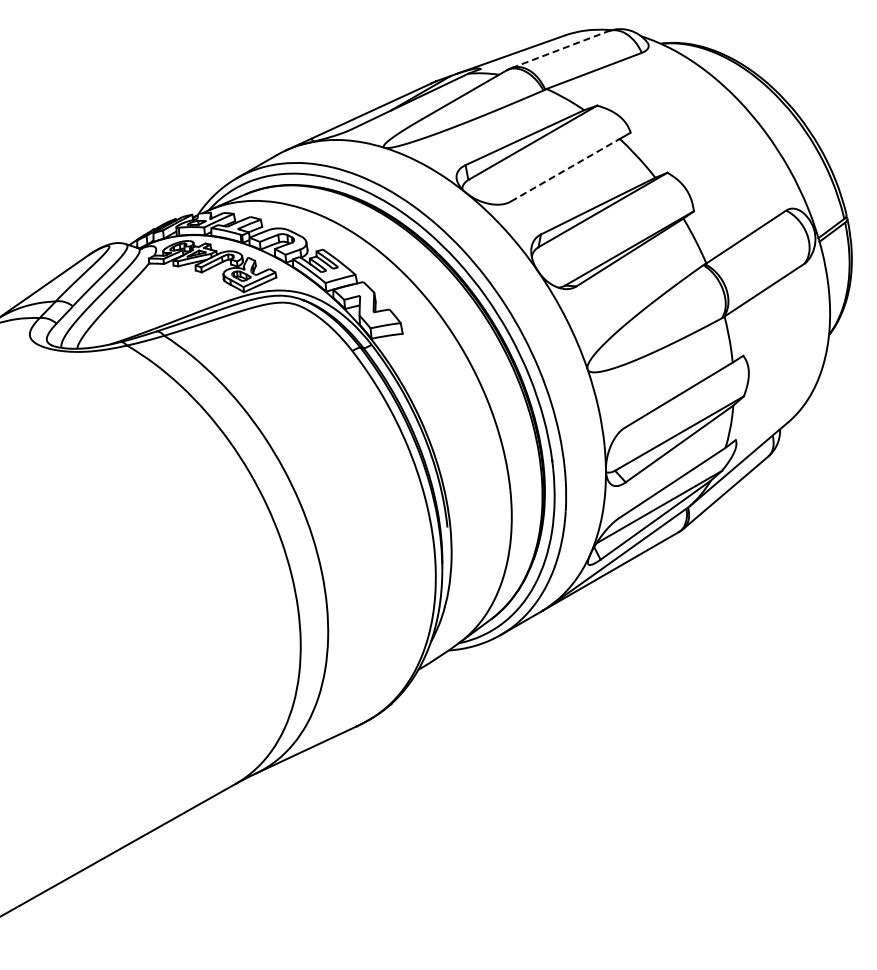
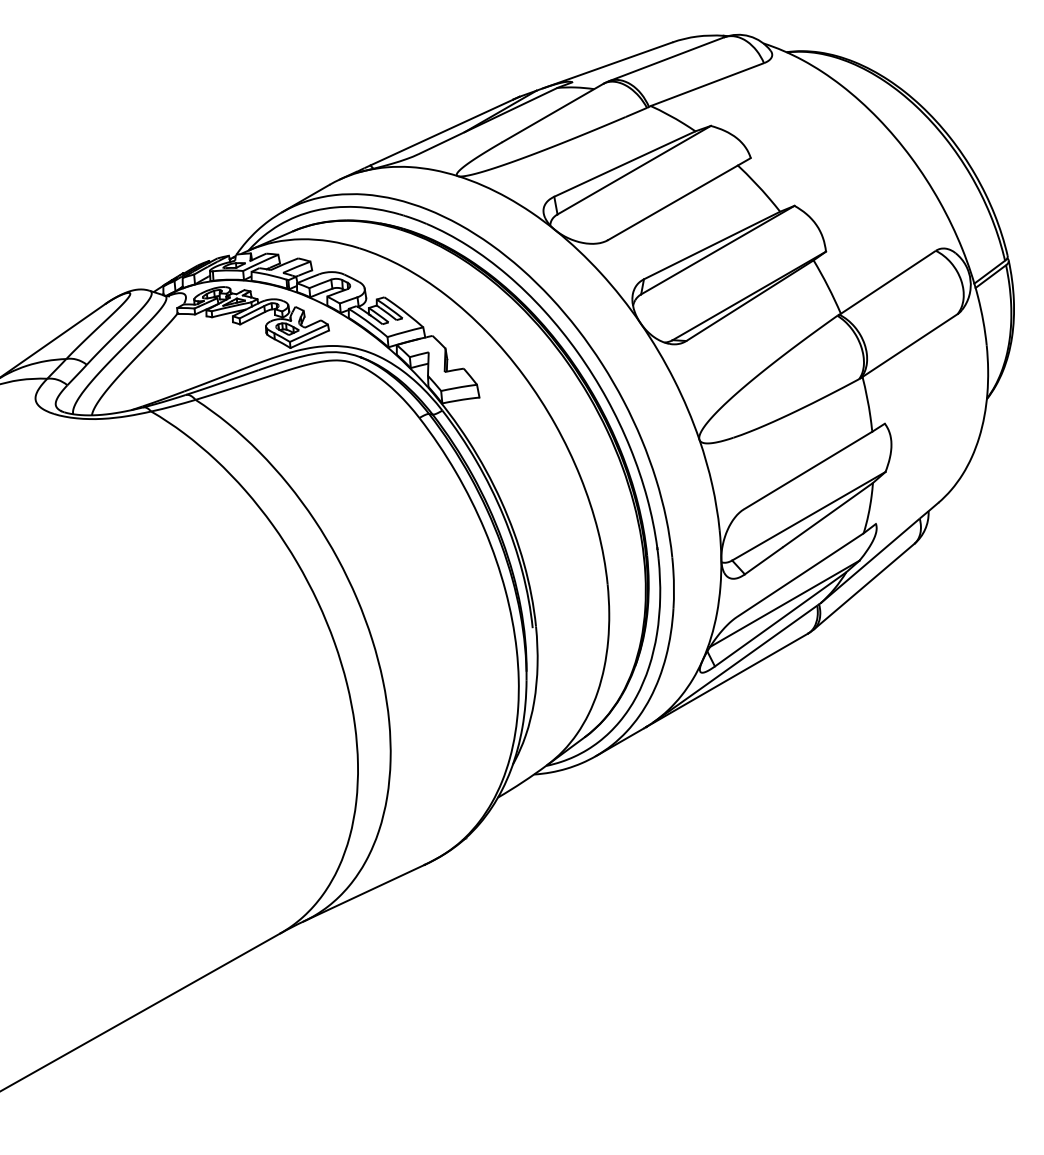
line: (559, 49) -> (666, 59), dashed -> solid
line: (565, 170) -> (673, 203), dashed -> solid

